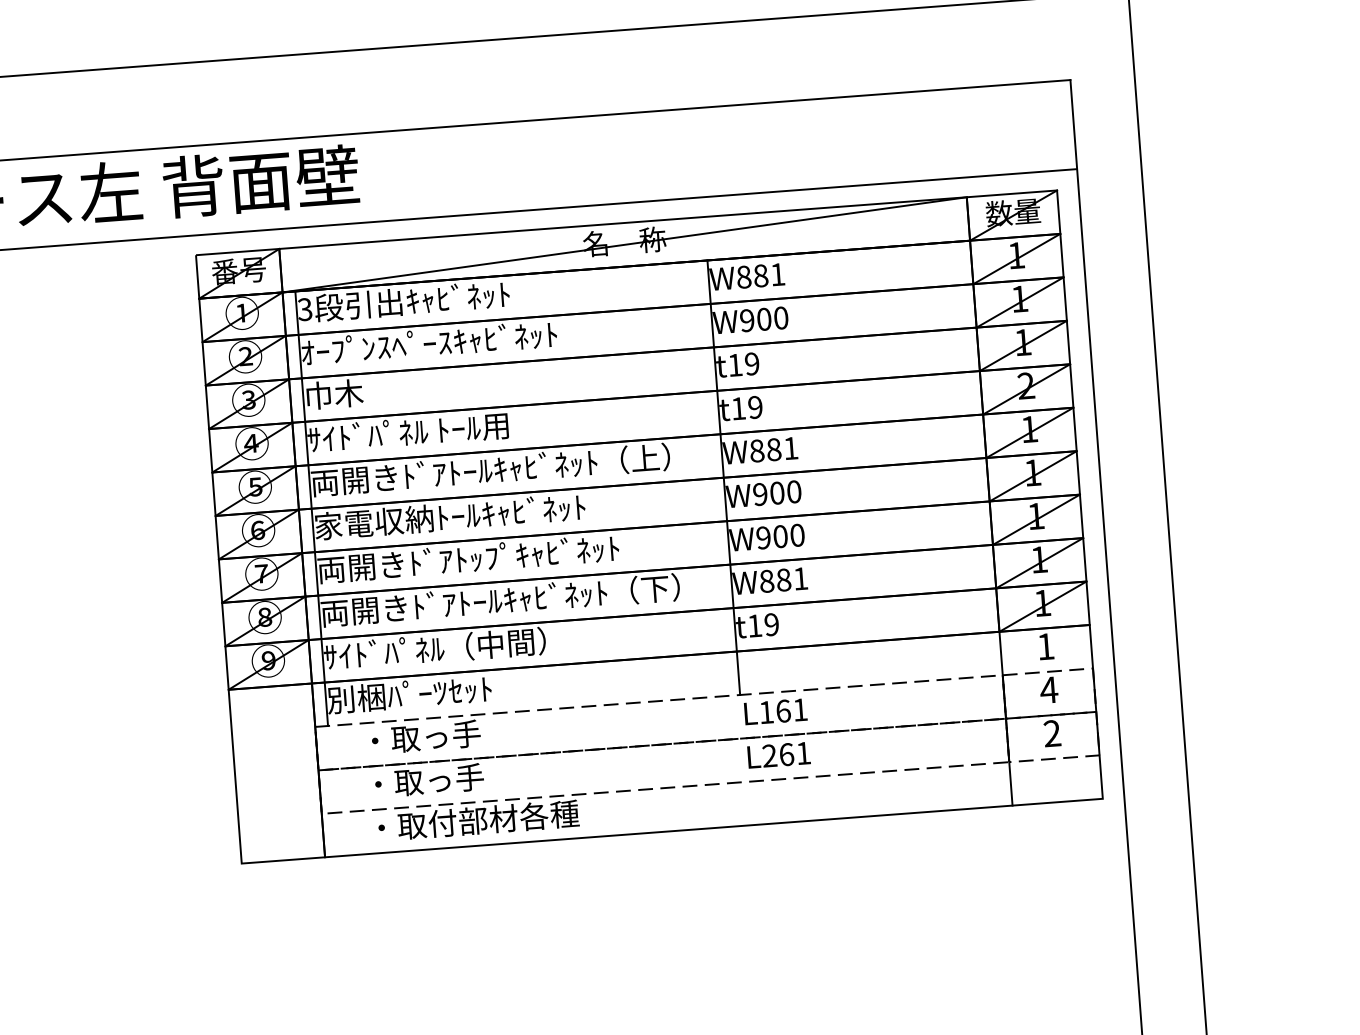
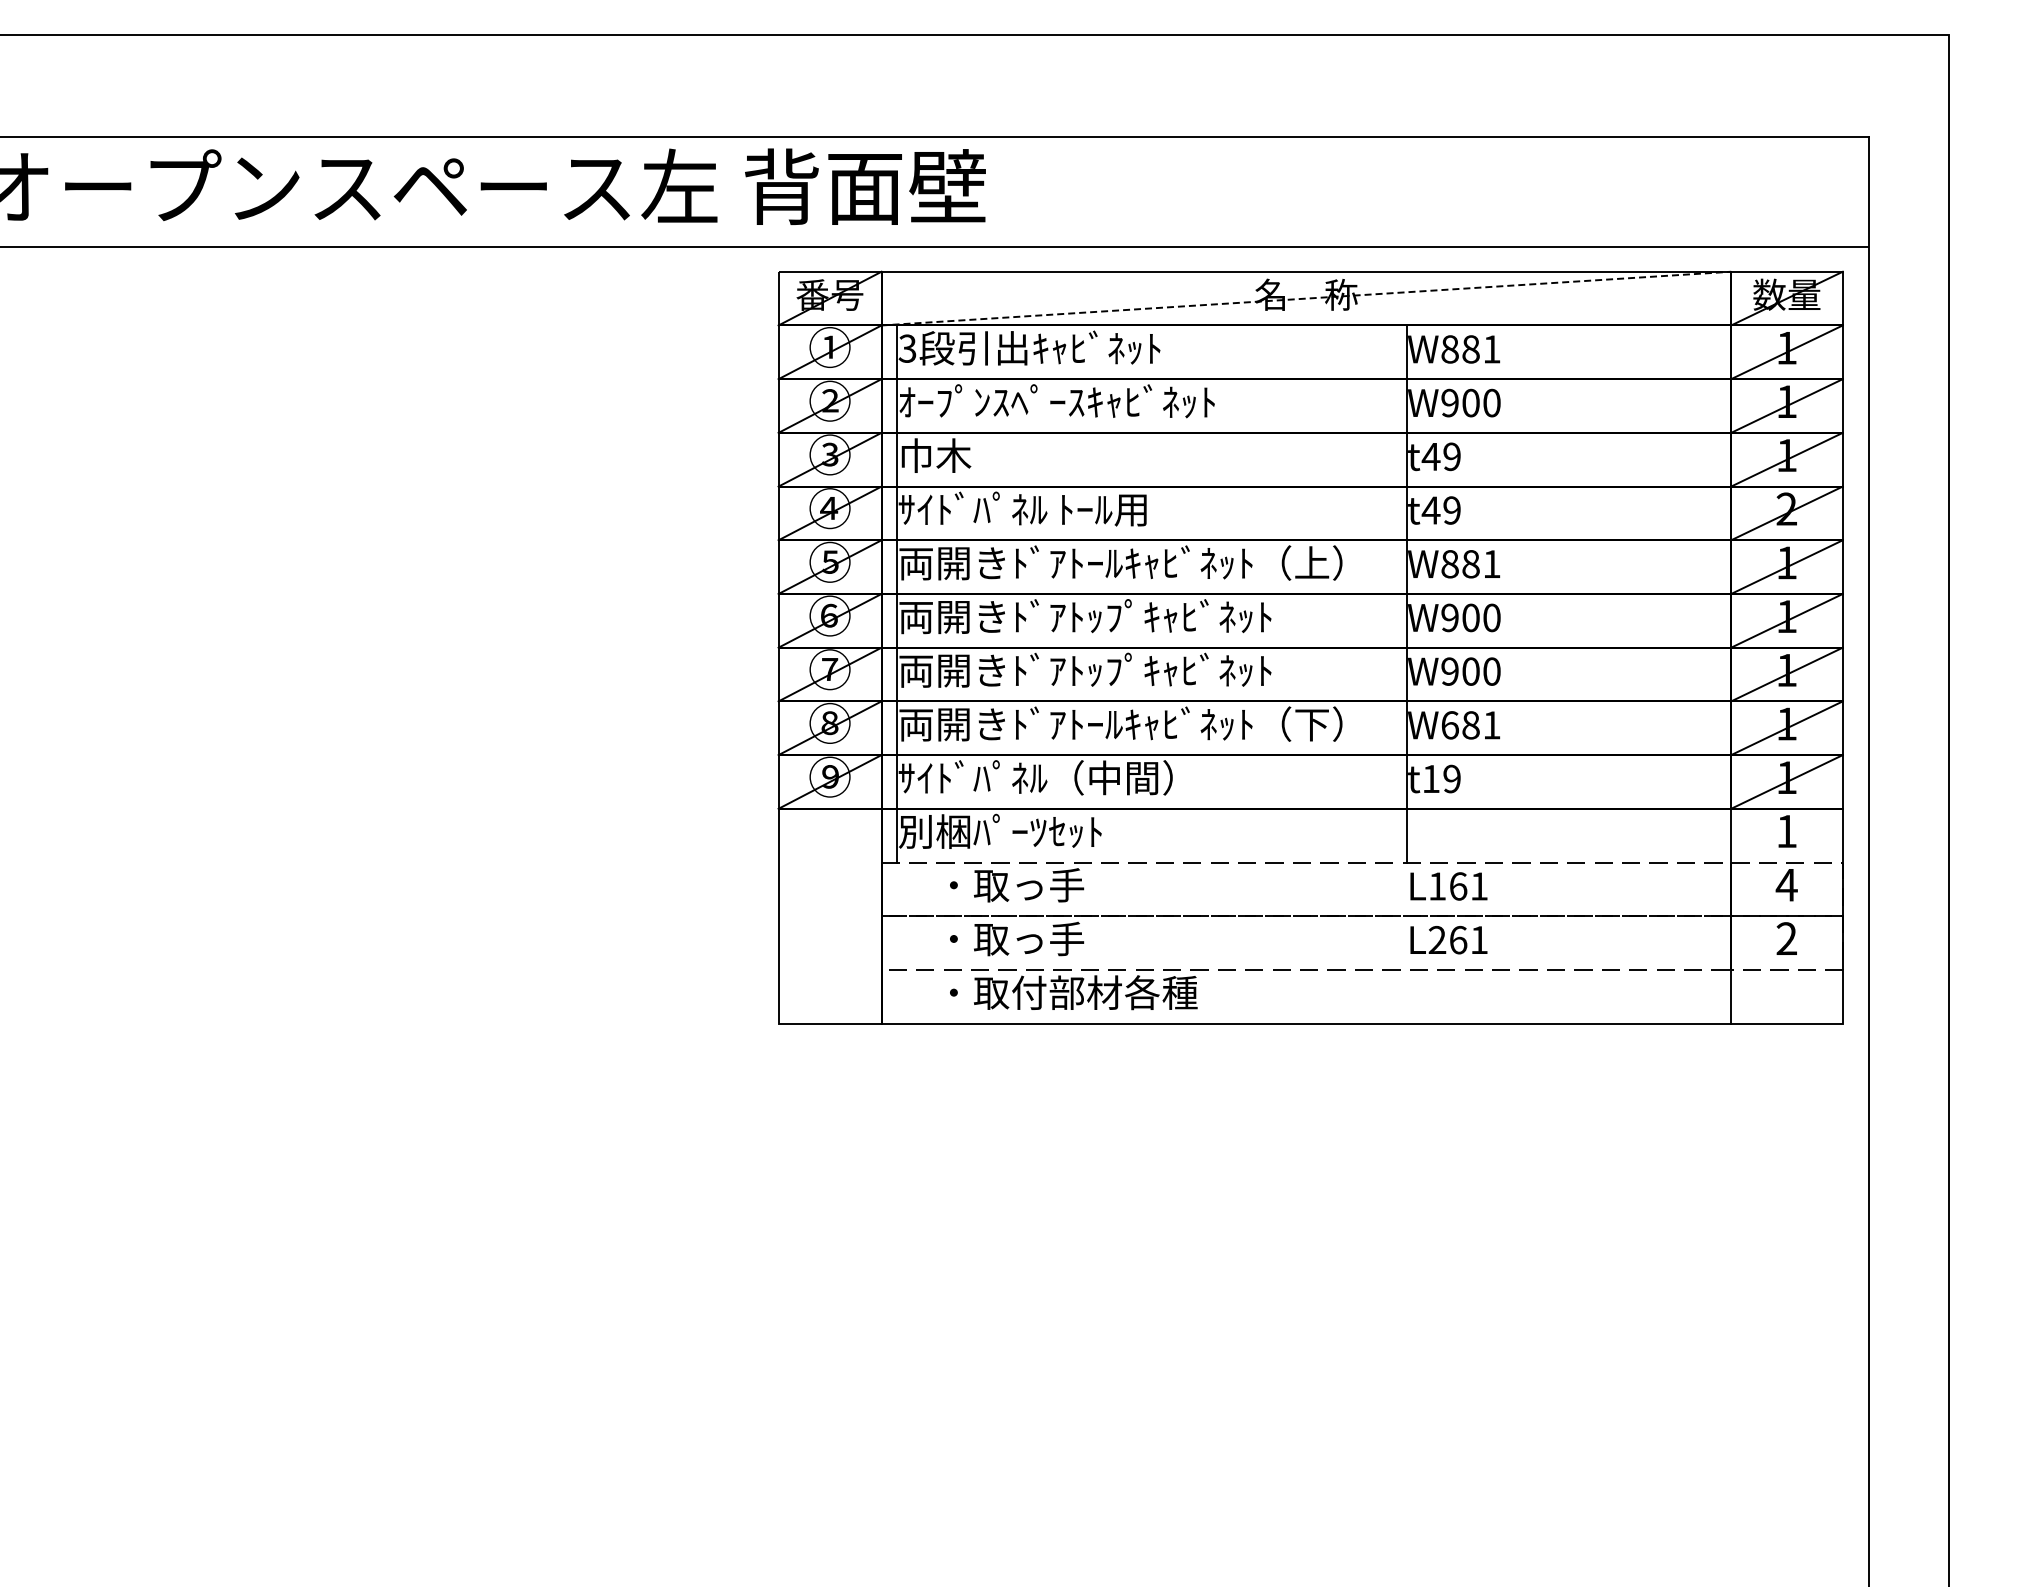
line: (624, 244) -> (1306, 298), solid -> dashed
text: (734, 365) -> (1430, 456), t19 -> t49
text: (738, 408) -> (1430, 510), t19 -> t49
text: (465, 515) -> (1085, 616), 家電収納ﾄｰﾙｷｬﾋﾞﾈｯﾄ -> 両開きﾄﾞｱﾄｯﾌﾟｷｬﾋﾞﾈｯﾄ
text: (766, 581) -> (1449, 725), W881 -> W681

